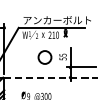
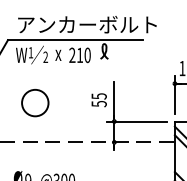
circle: (44, 57) -> (34, 103), moved

